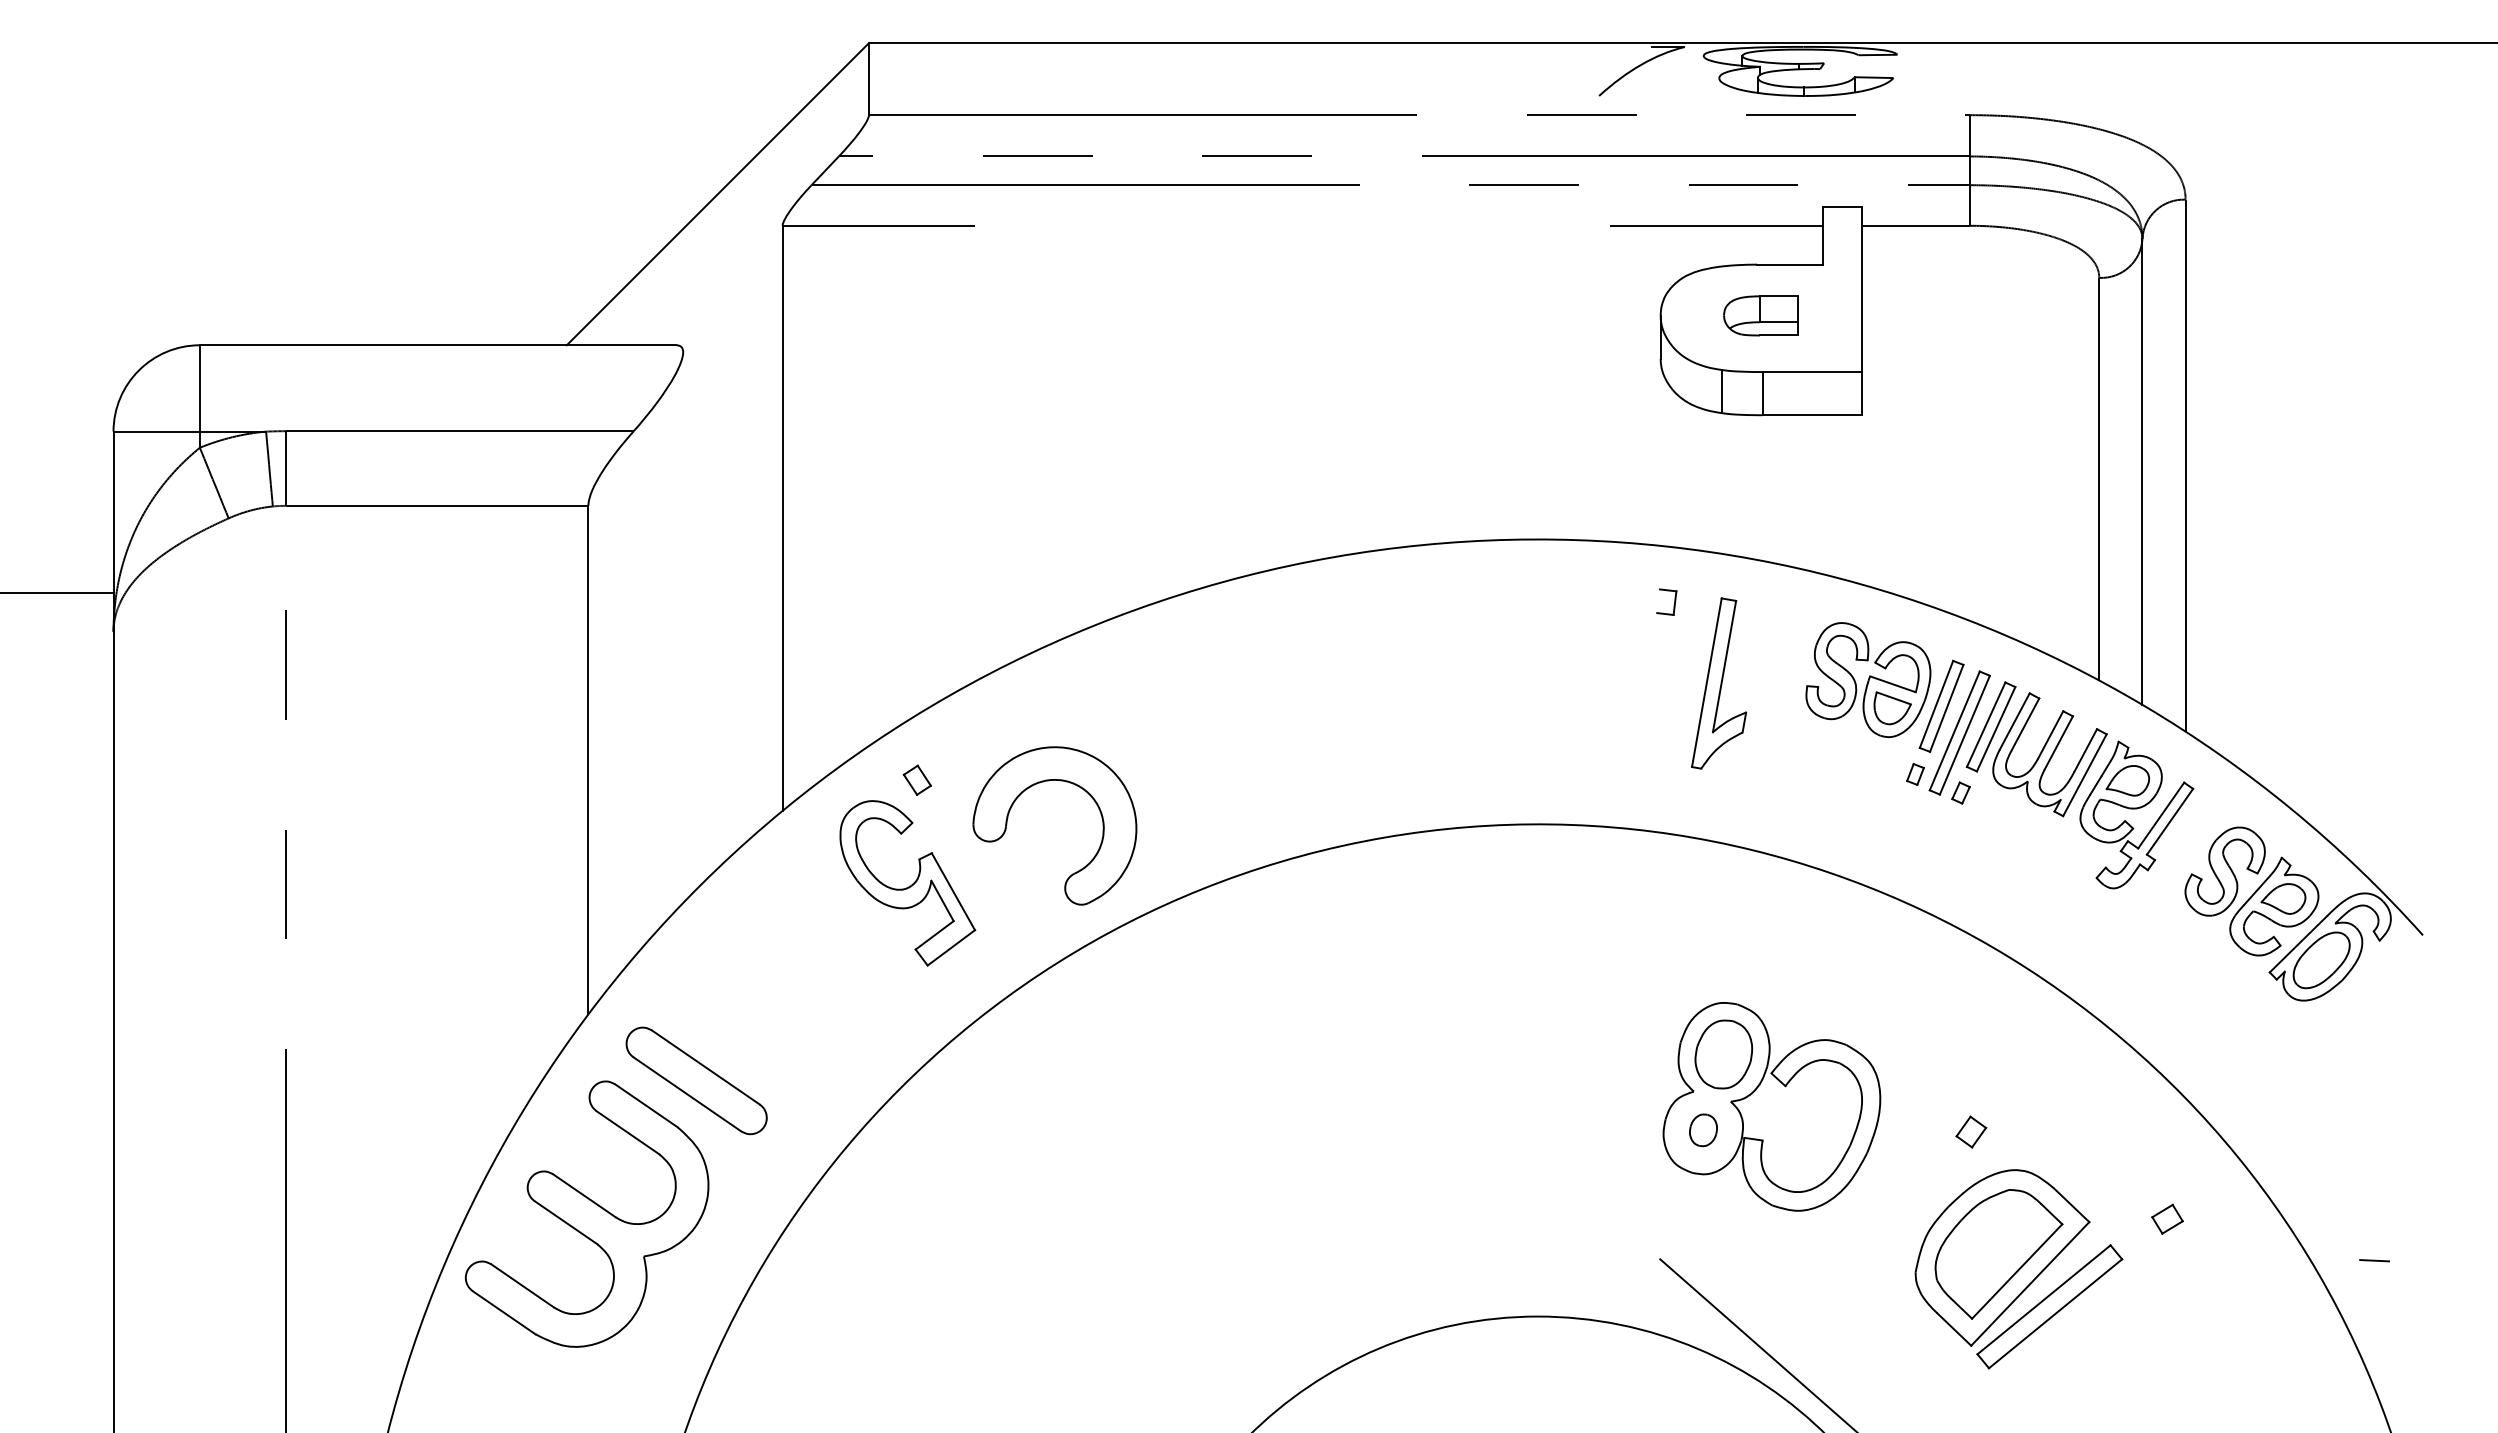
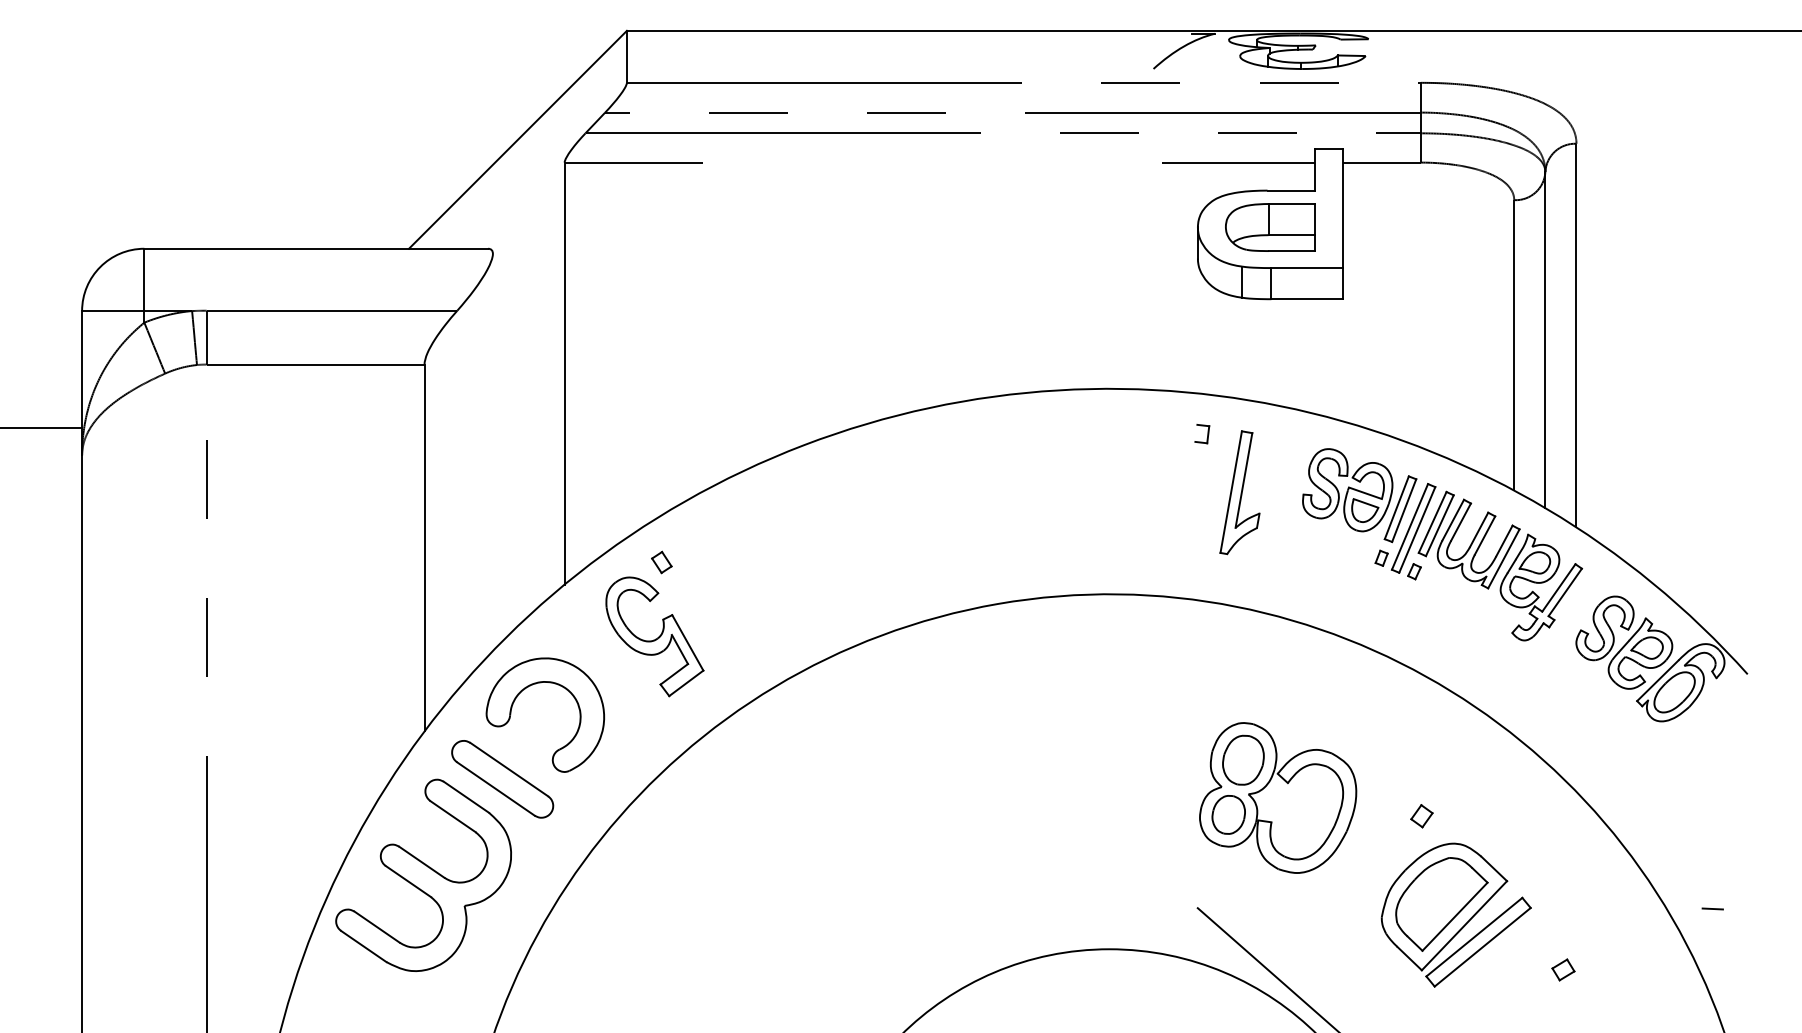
part: (1760, 315) -> (1269, 227), size x1.67
part: (1040, 783) -> (534, 684), moved
part: (1703, 1130) -> (1228, 815), size x1.67
part: (2167, 1218) -> (1563, 969), moved

